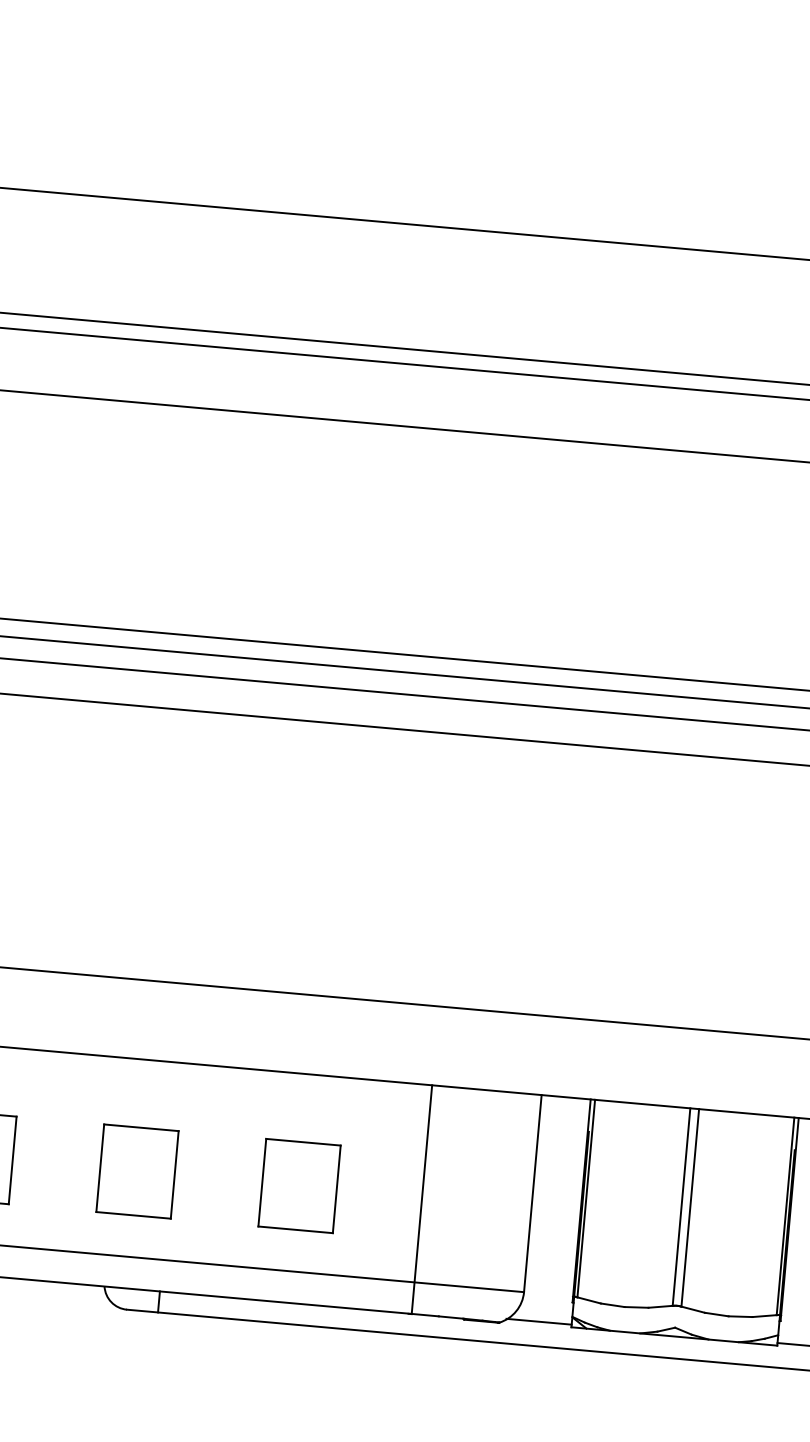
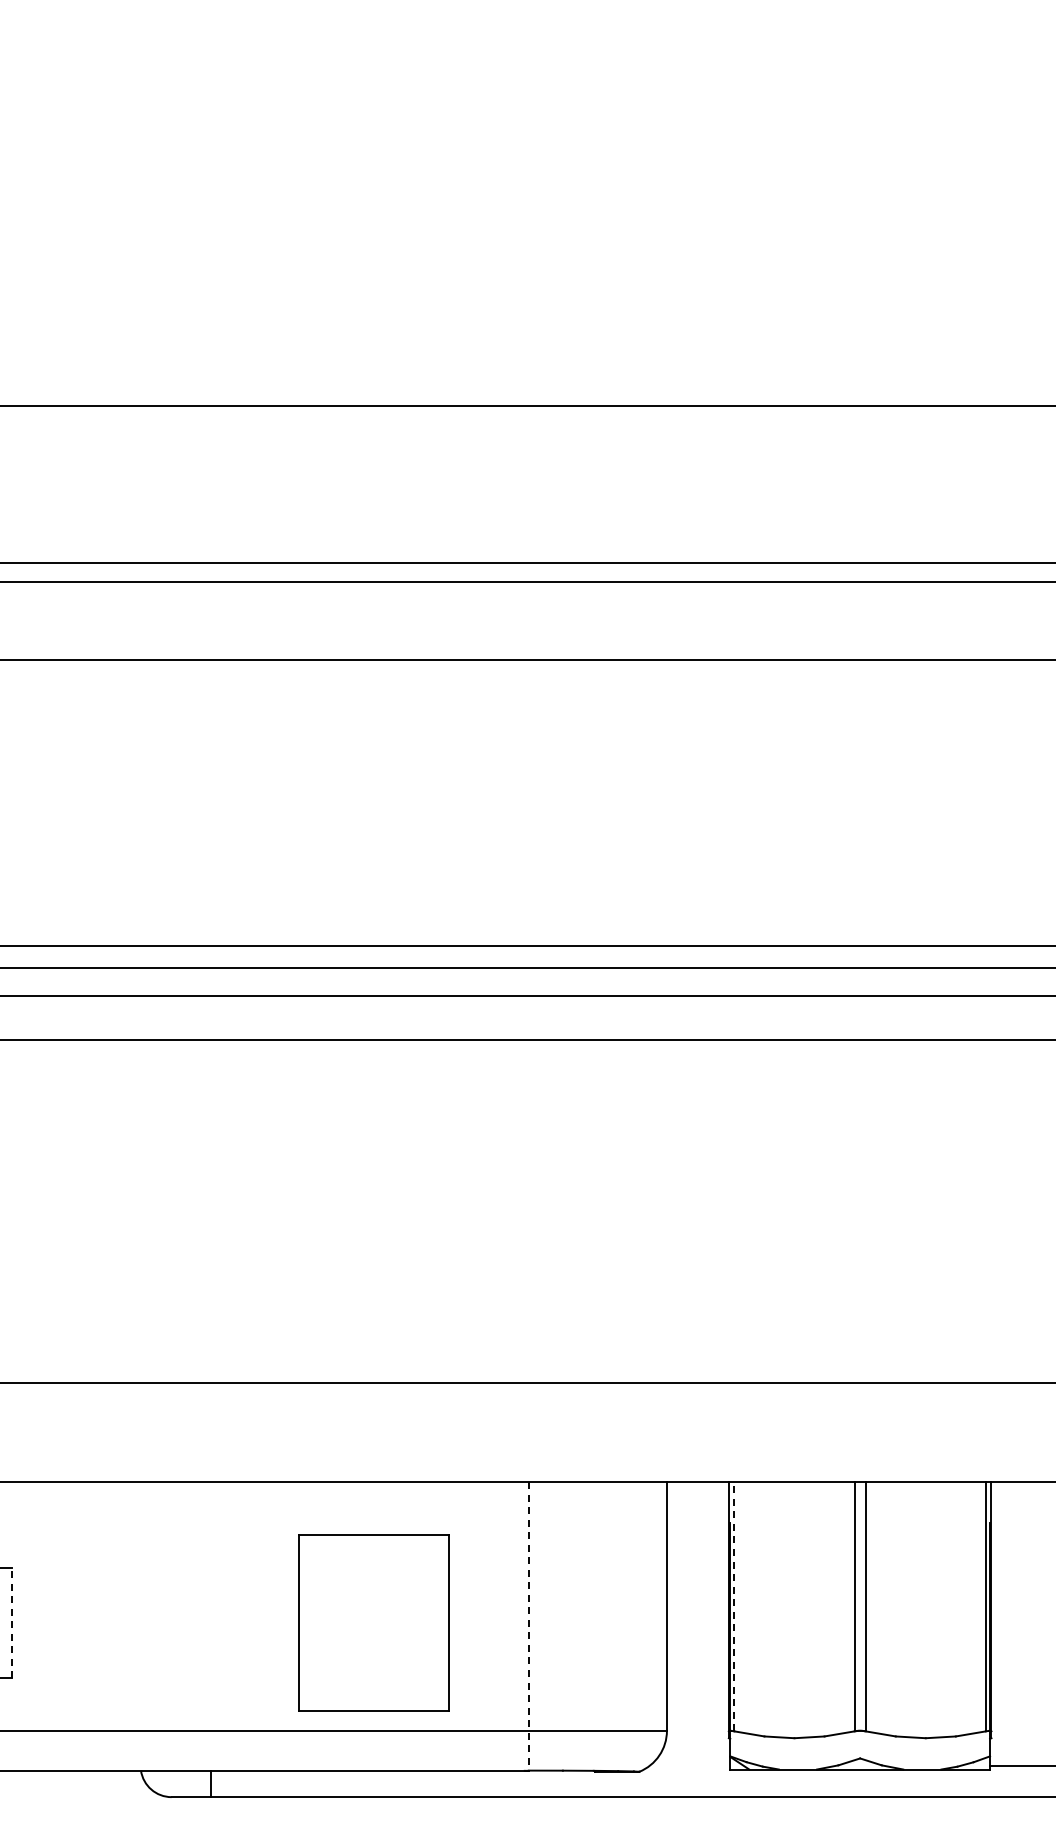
line: (12, 1159) -> (11, 1622), solid -> dashed
part: (136, 1171) -> (168, 1622), removed
part: (299, 1185) -> (373, 1622), size x1.6
line: (586, 1198) -> (734, 1606), solid -> dashed
line: (421, 1199) -> (528, 1626), solid -> dashed
line: (538, 1321) -> (688, 1766), removed

